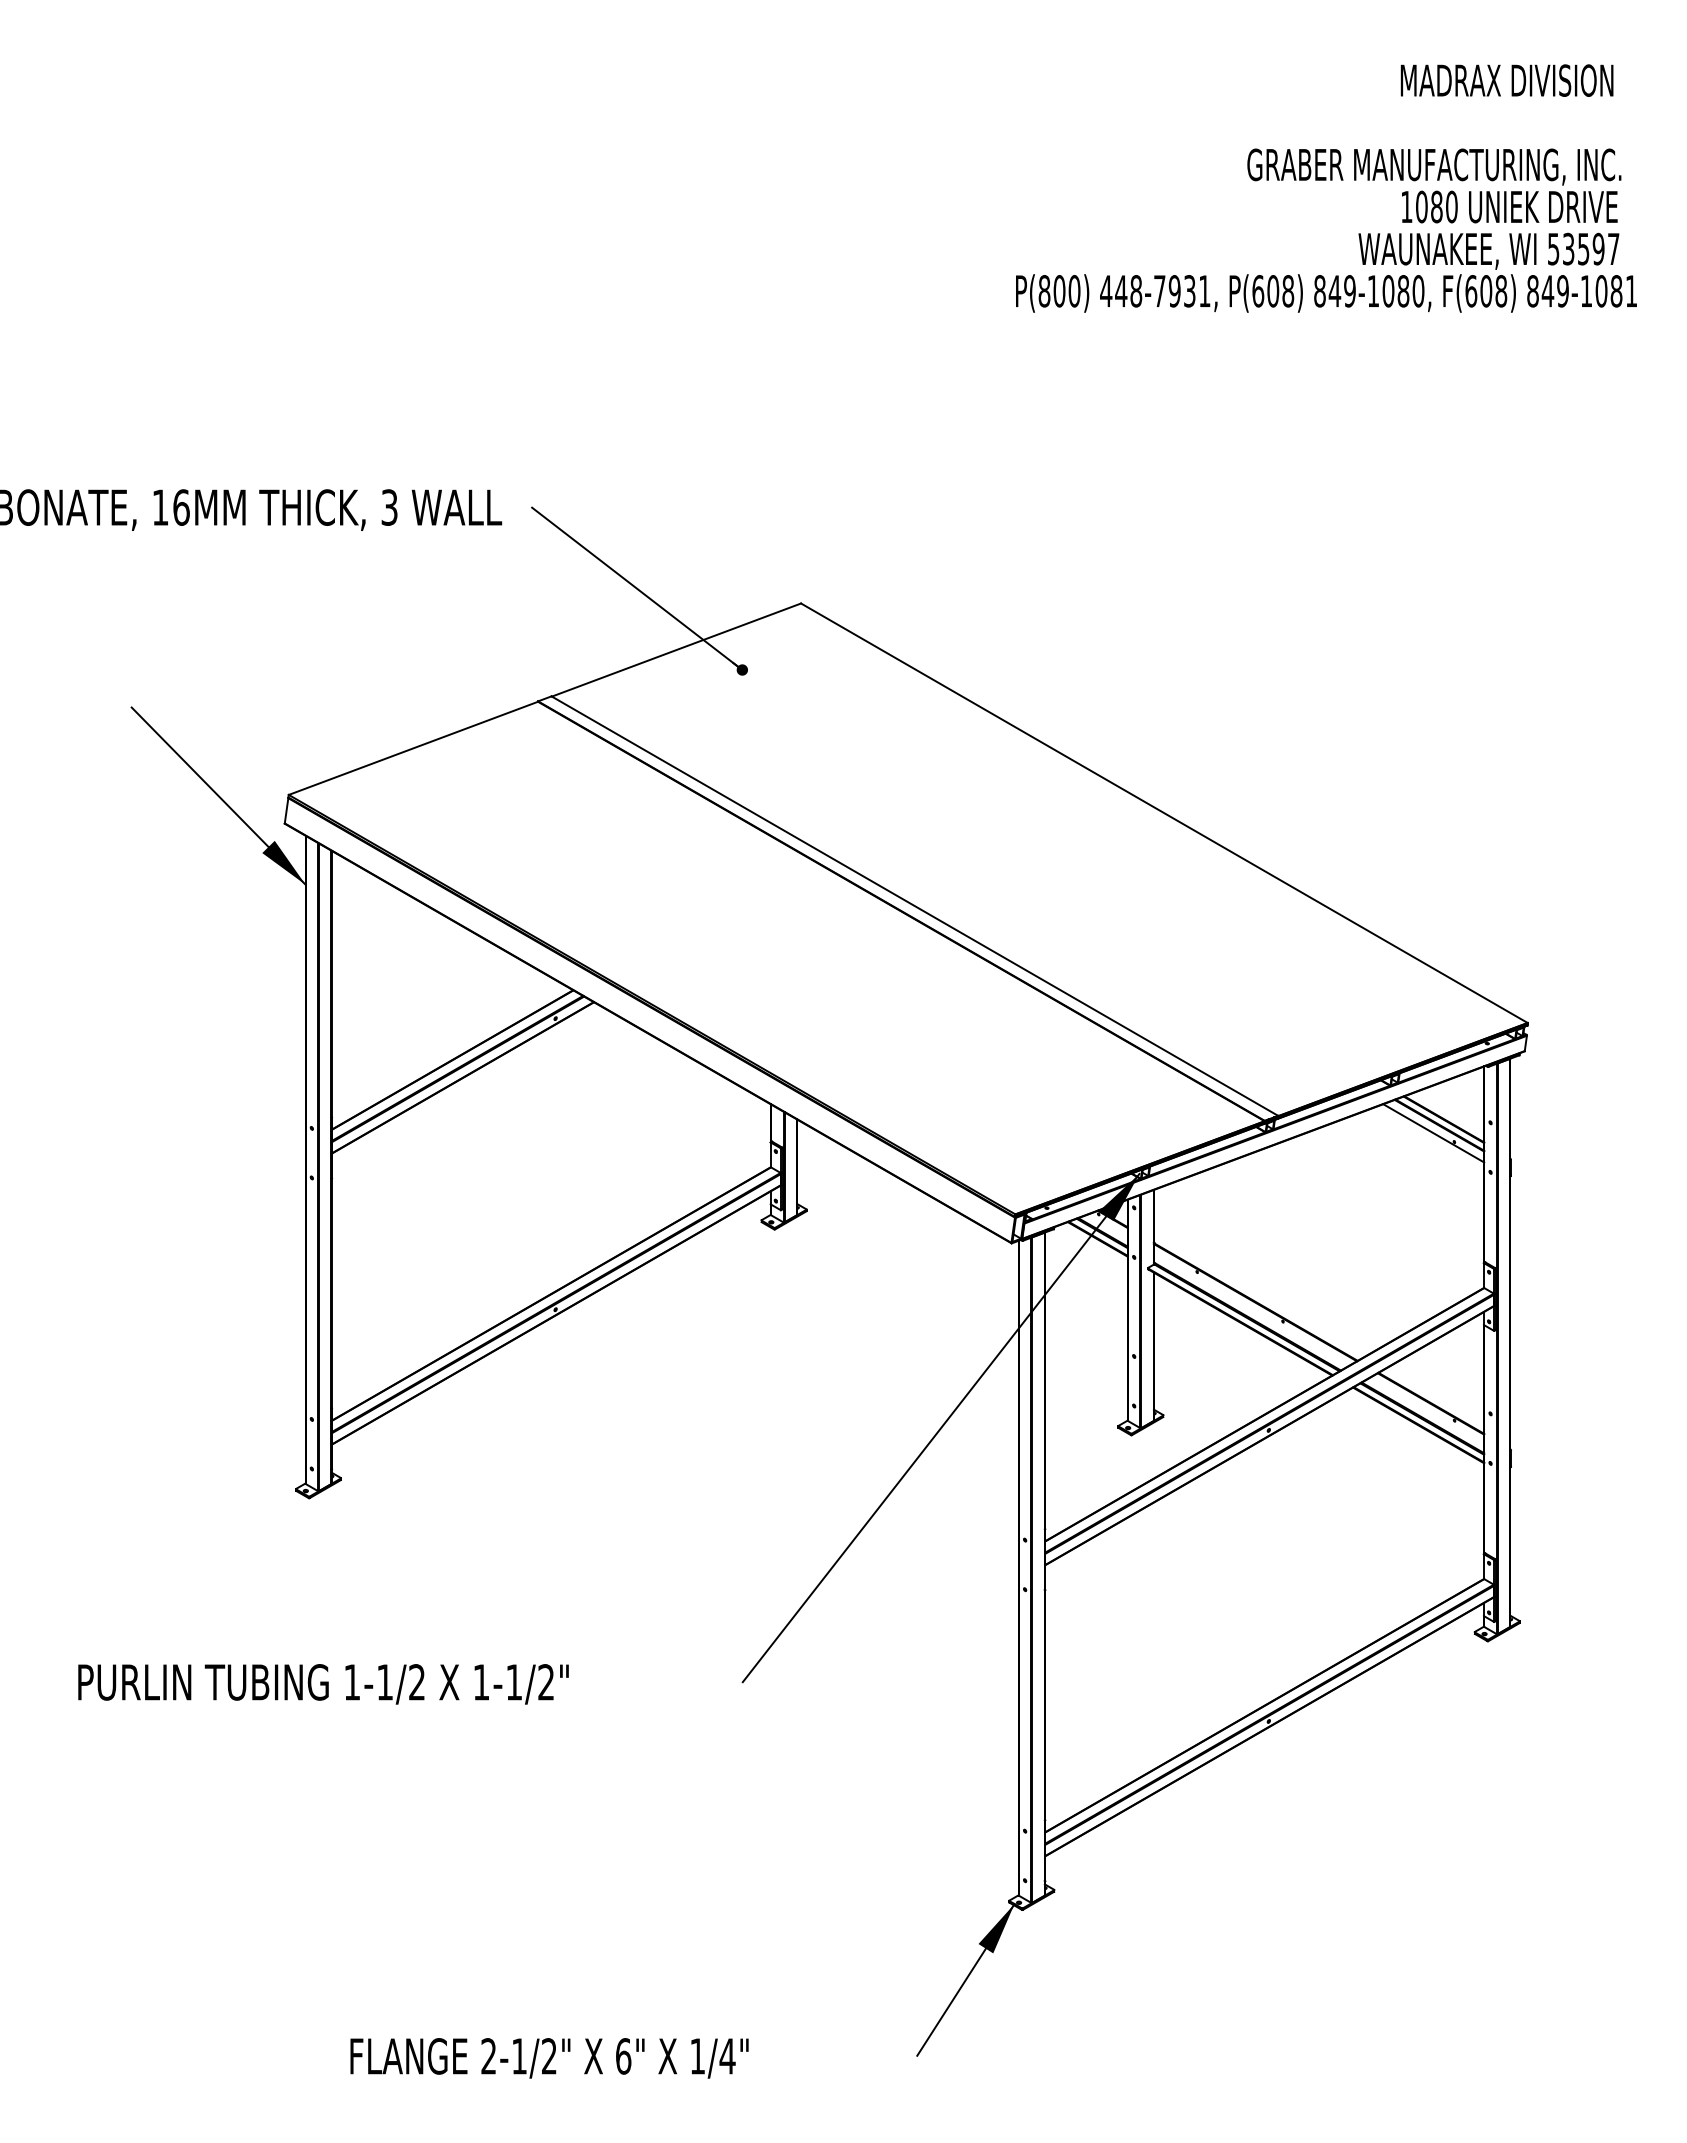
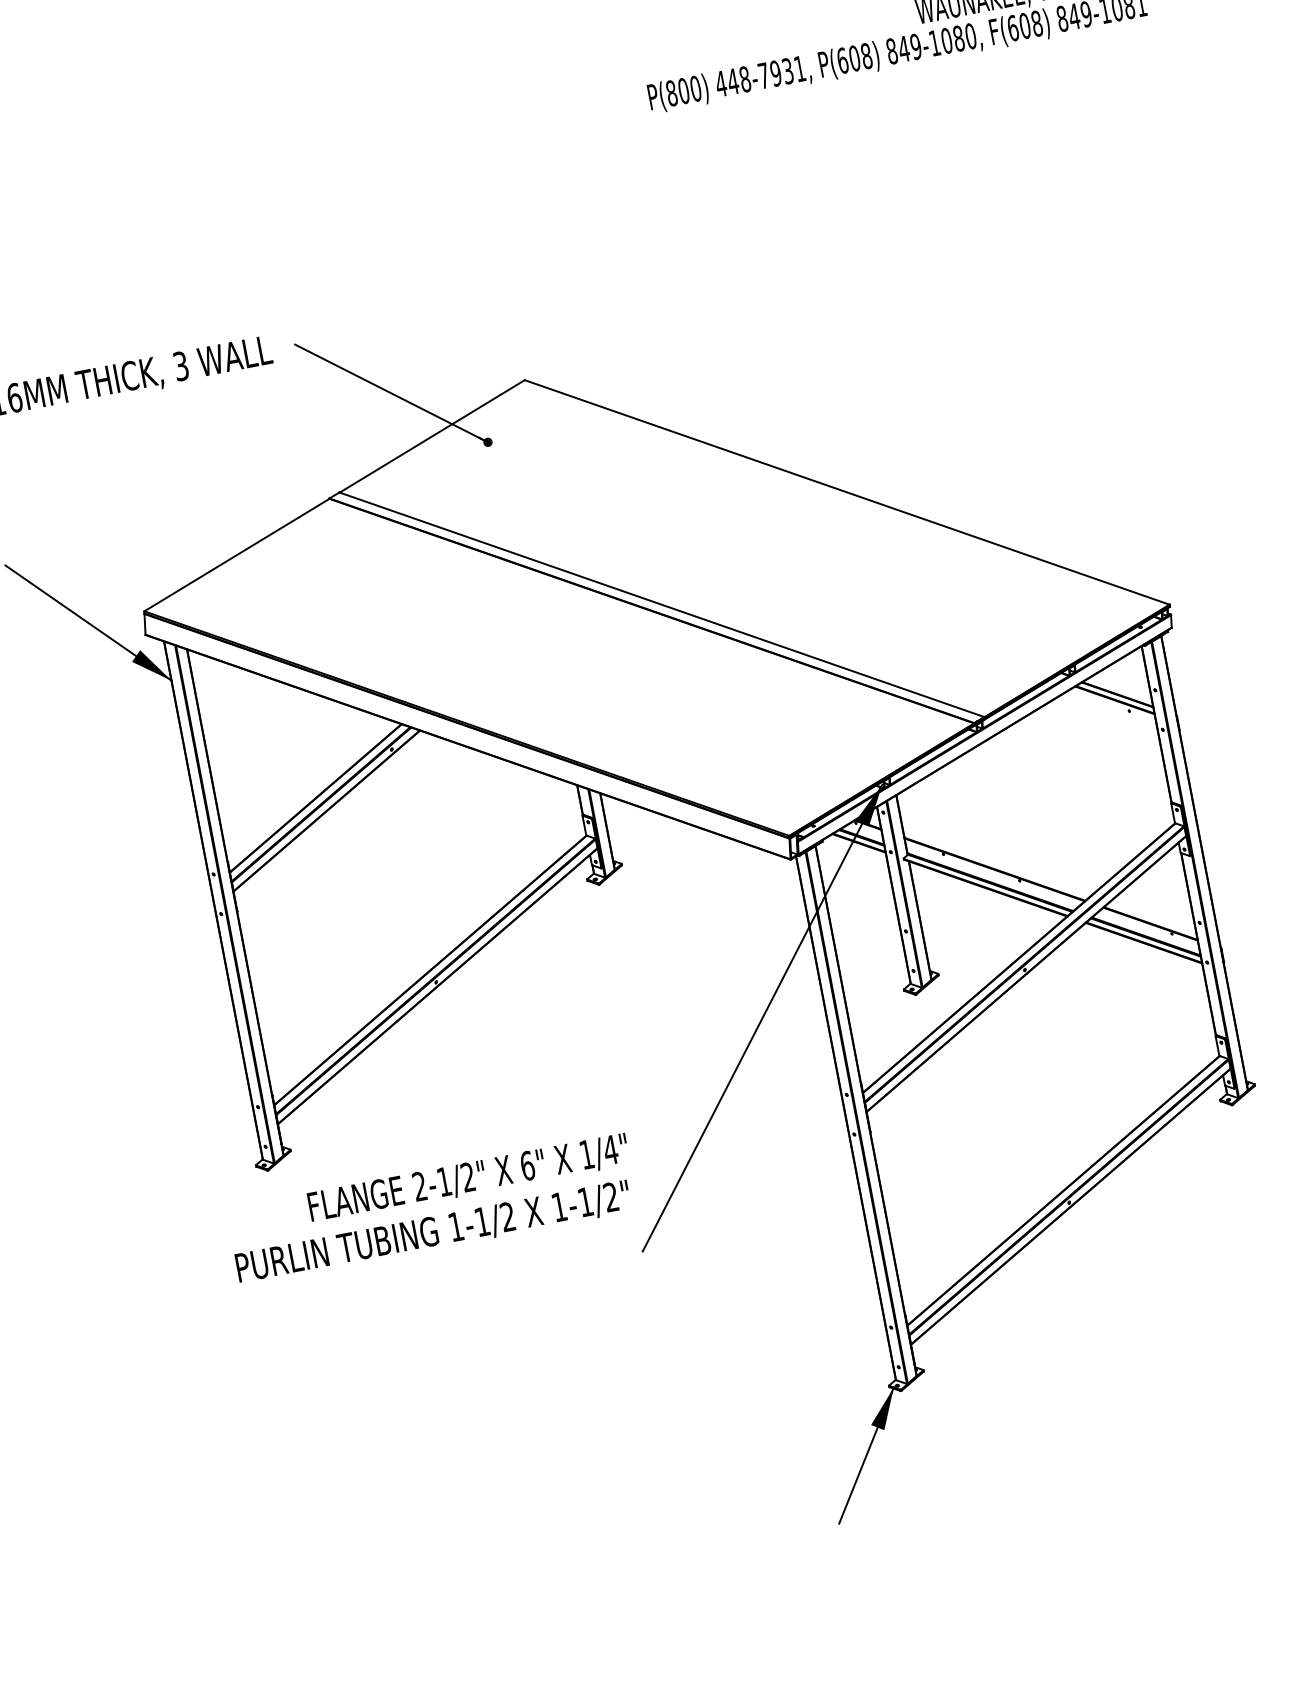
line: (1433, 1133) -> (1111, 707), removed
text: (323, 1684) -> (433, 1232), moved
text: (549, 2058) -> (468, 1178), moved

